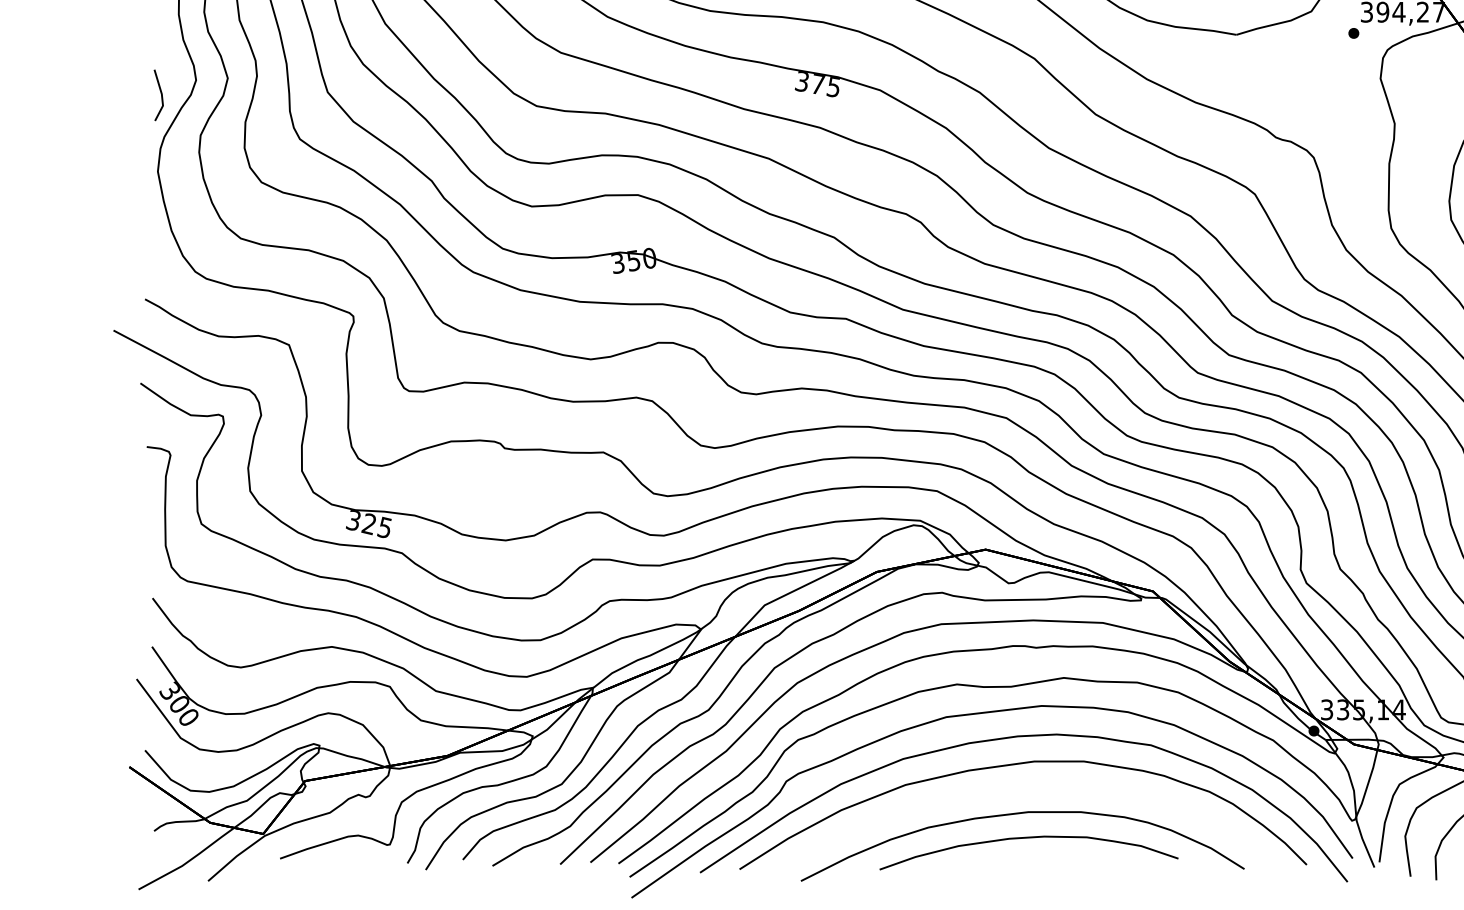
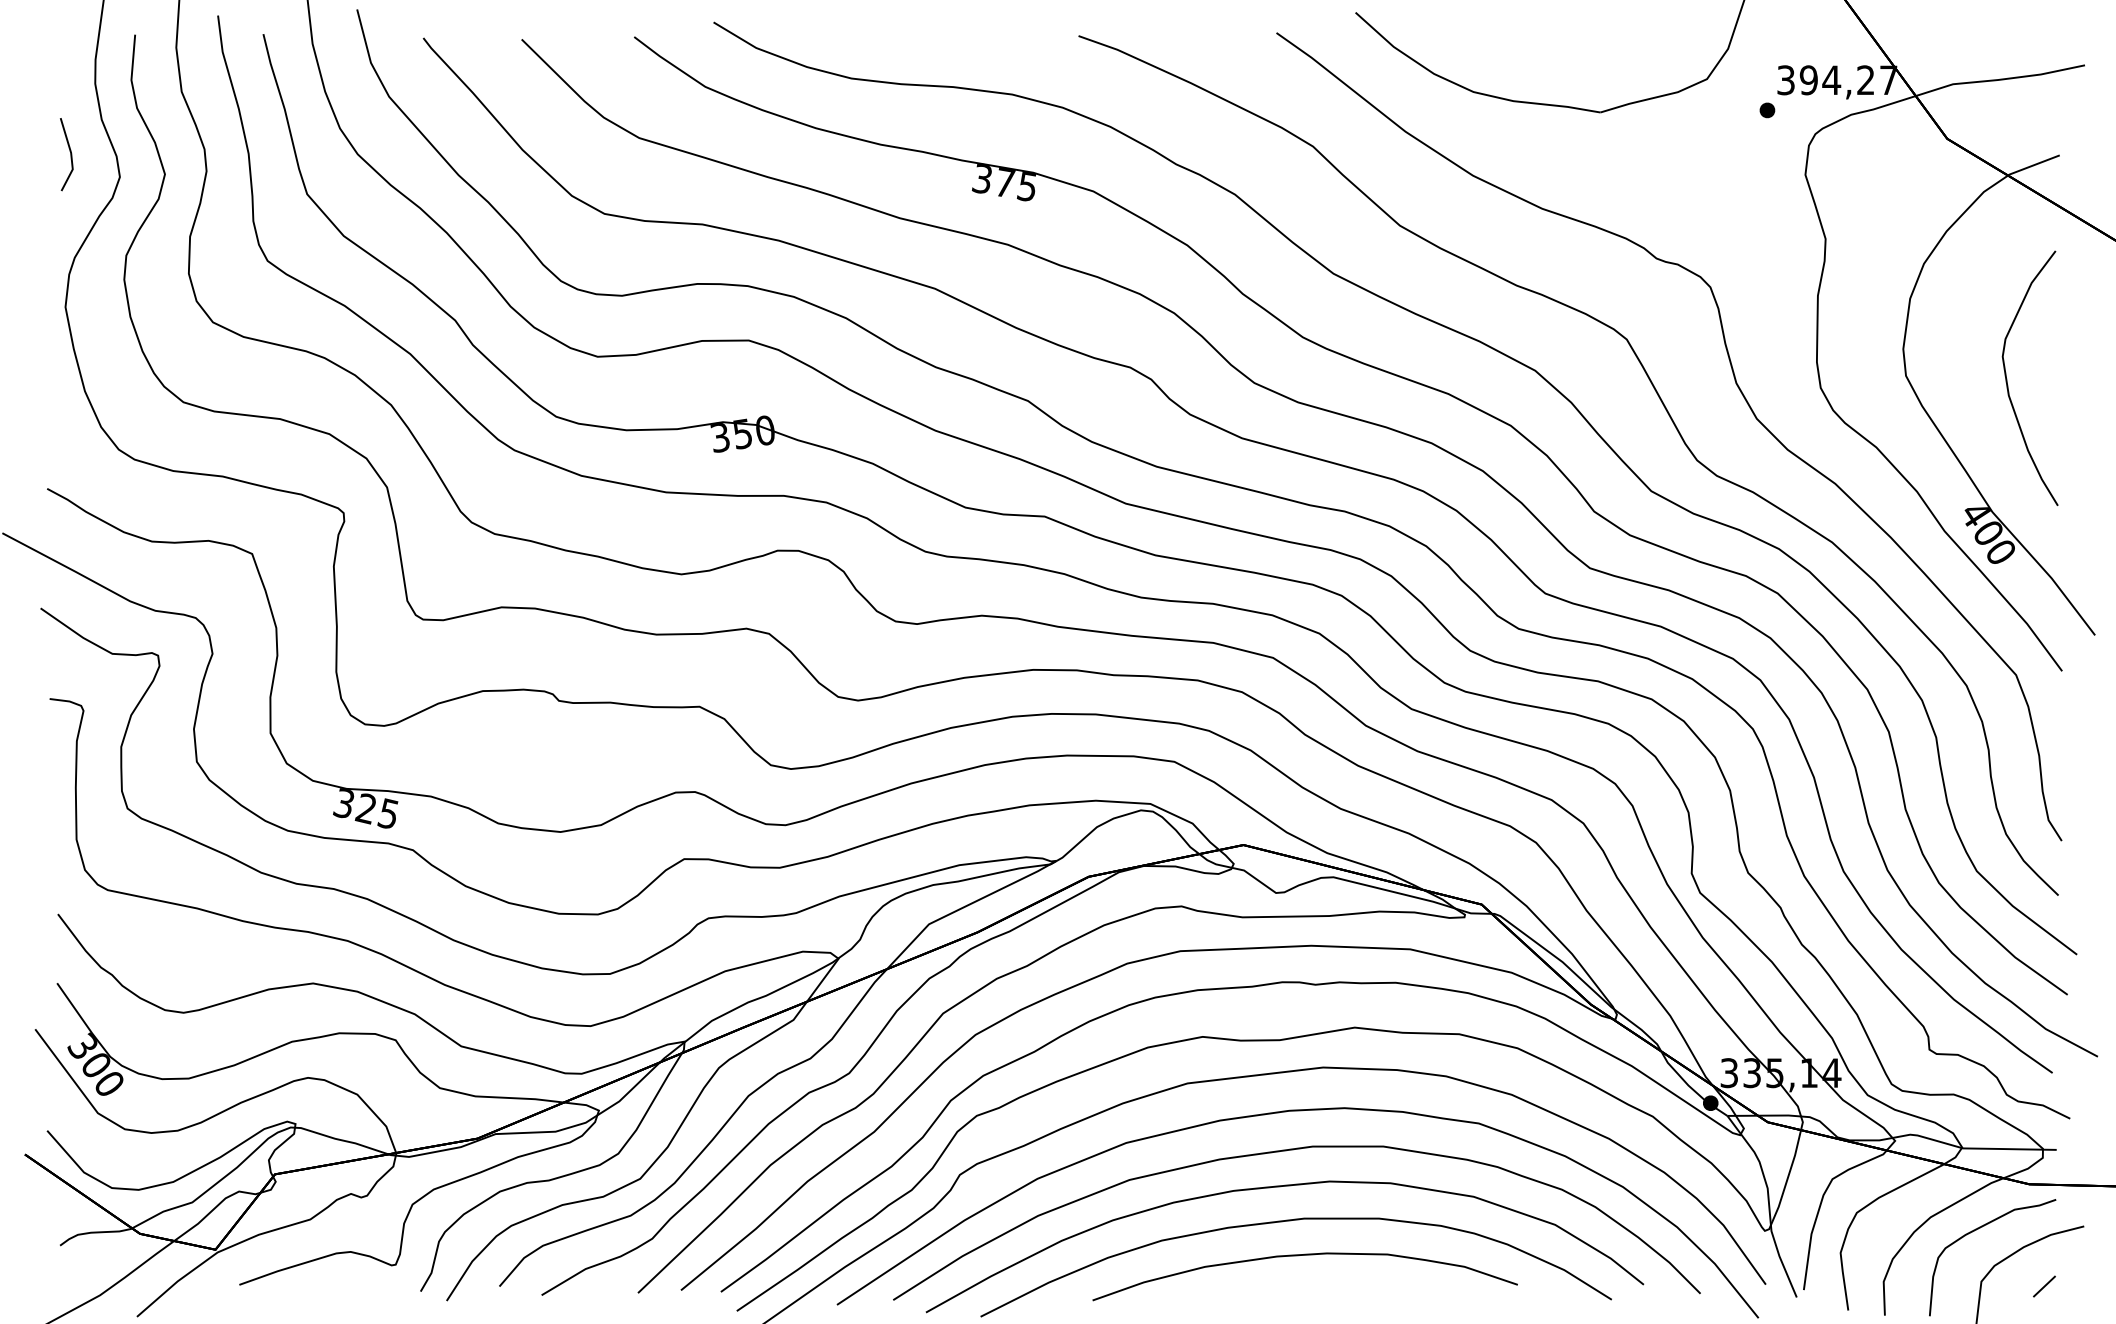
line: (161, 95) -> (70, 154), moved
curve: (1011, 790) -> (1280, 1187), added

